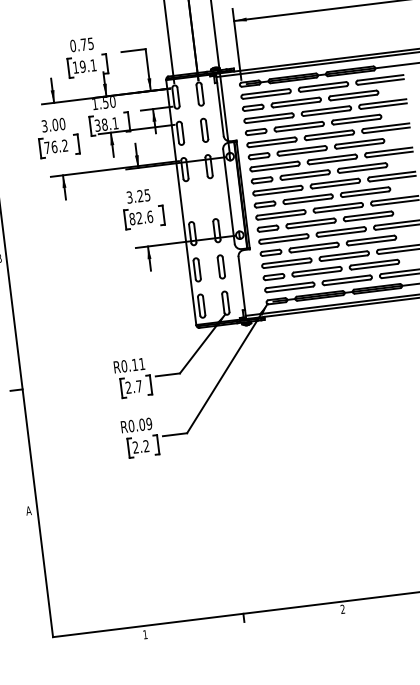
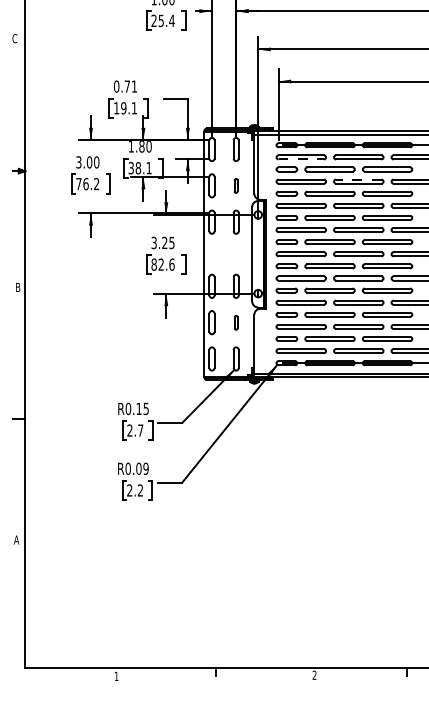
text: (89, 43) -> (133, 86), 0.75 -> 0.71
line: (266, 96) -> (301, 159), solid -> dashed
text: (105, 102) -> (141, 146), 1.50 -> 1.80
line: (325, 109) -> (358, 179), solid -> dashed
part: (203, 130) -> (235, 185), size x0.6
part: (220, 266) -> (235, 322), size x0.6
text: (141, 363) -> (145, 408), R0.11 -> R0.15

